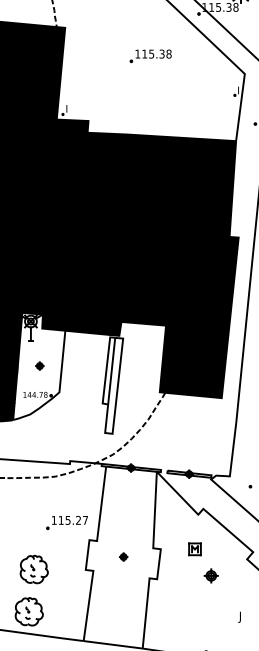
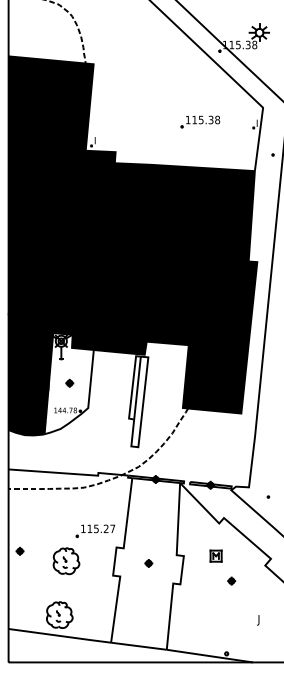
part: (150, 55) -> (200, 121), moved
part: (34, 569) -> (66, 561), moved
part: (211, 575) -> (231, 580), size x0.62

